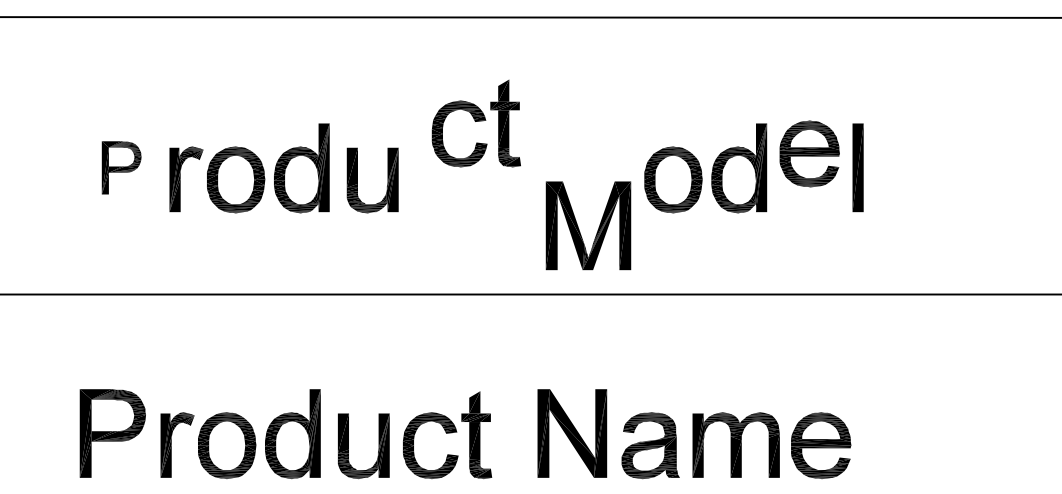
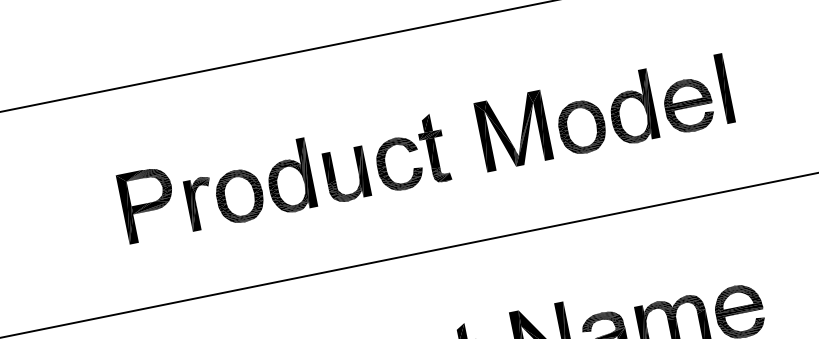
part: (475, 123) -> (409, 153), moved
part: (809, 153) -> (688, 105), moved
part: (121, 167) -> (148, 204), size x1.67
part: (579, 229) -> (507, 135), moved

